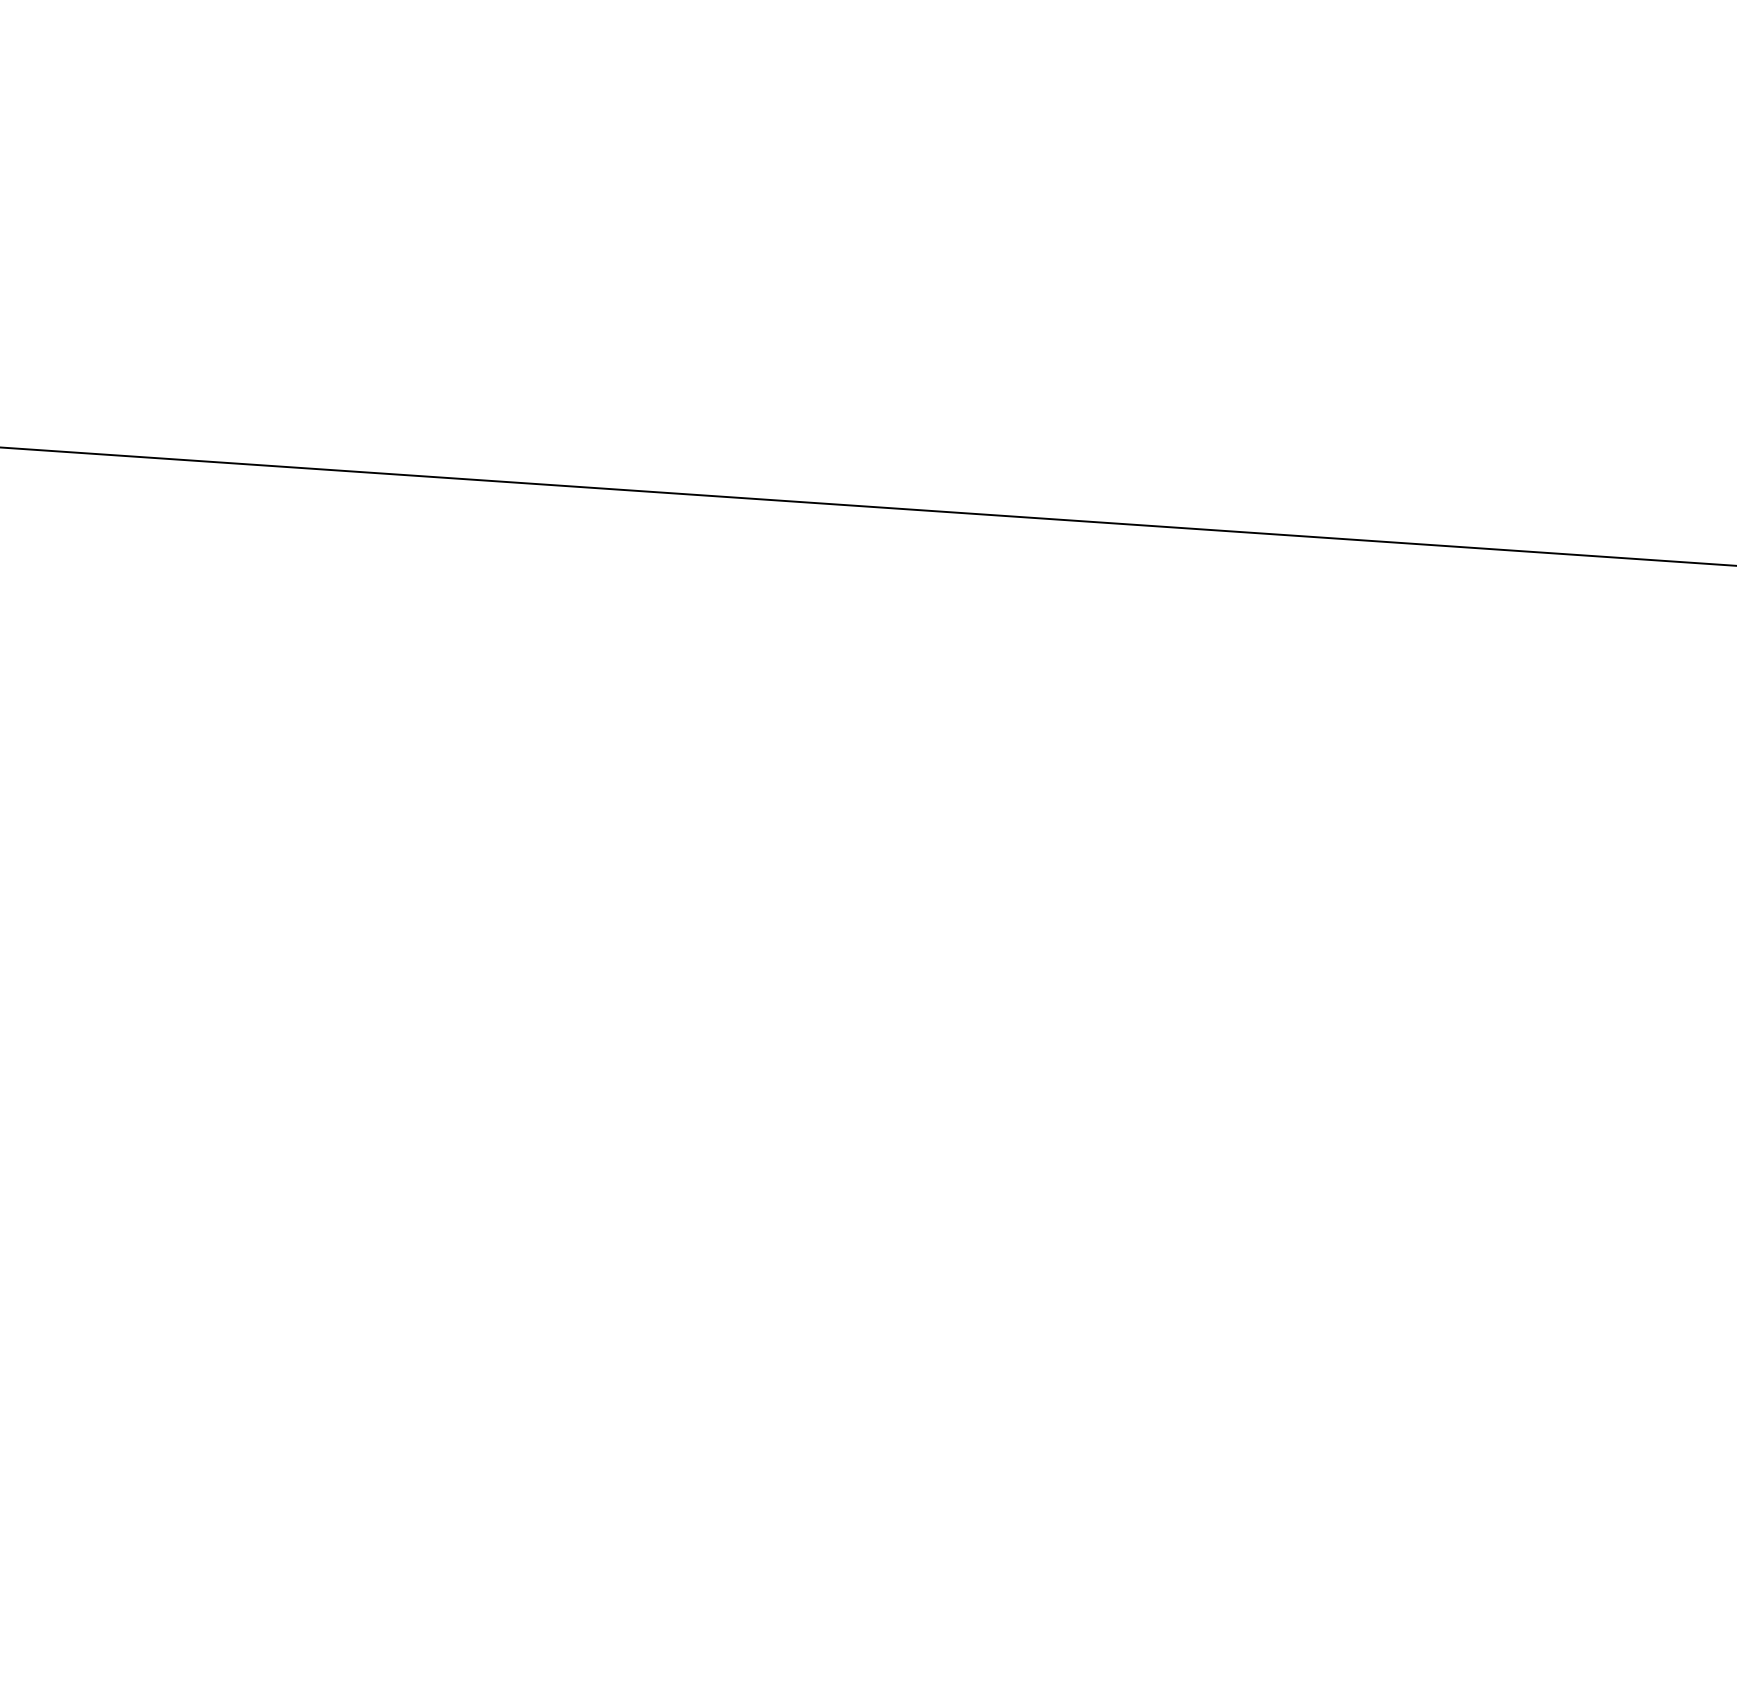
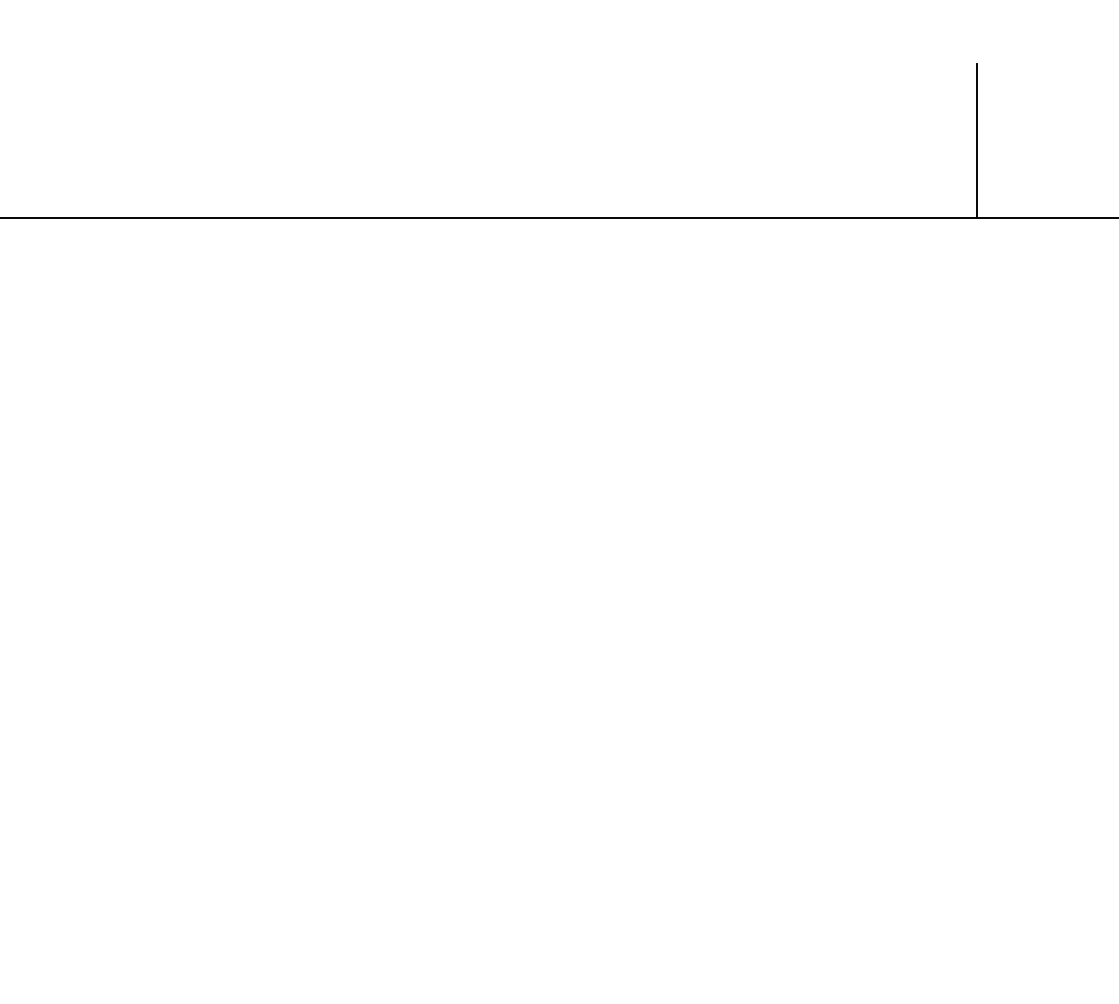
line: (1479, 410) -> (976, 140), added

